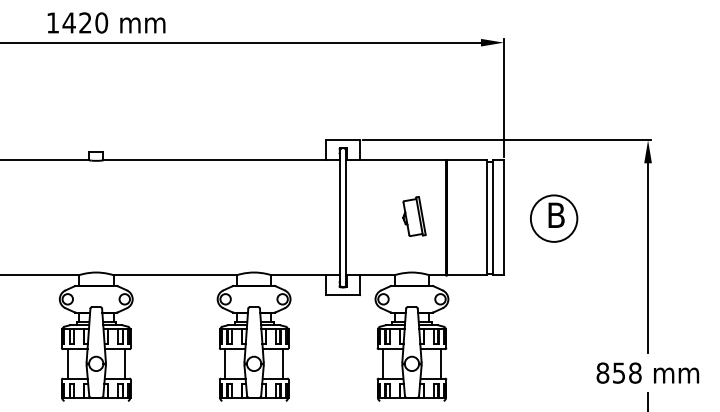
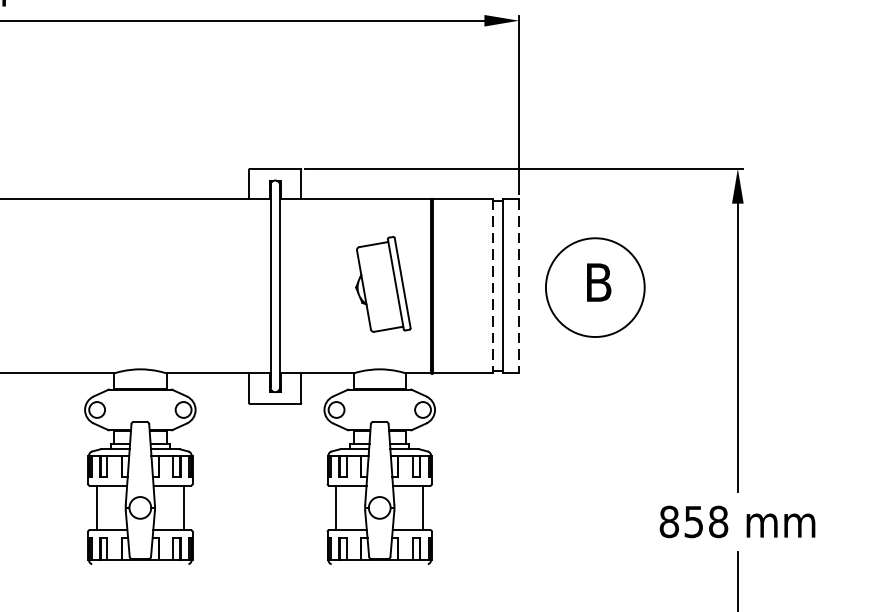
part: (414, 216) -> (383, 284), size x1.6
line: (486, 218) -> (492, 287), solid -> dashed
line: (503, 218) -> (518, 287), solid -> dashed
circle: (553, 218) -> (594, 287), size x1.4

